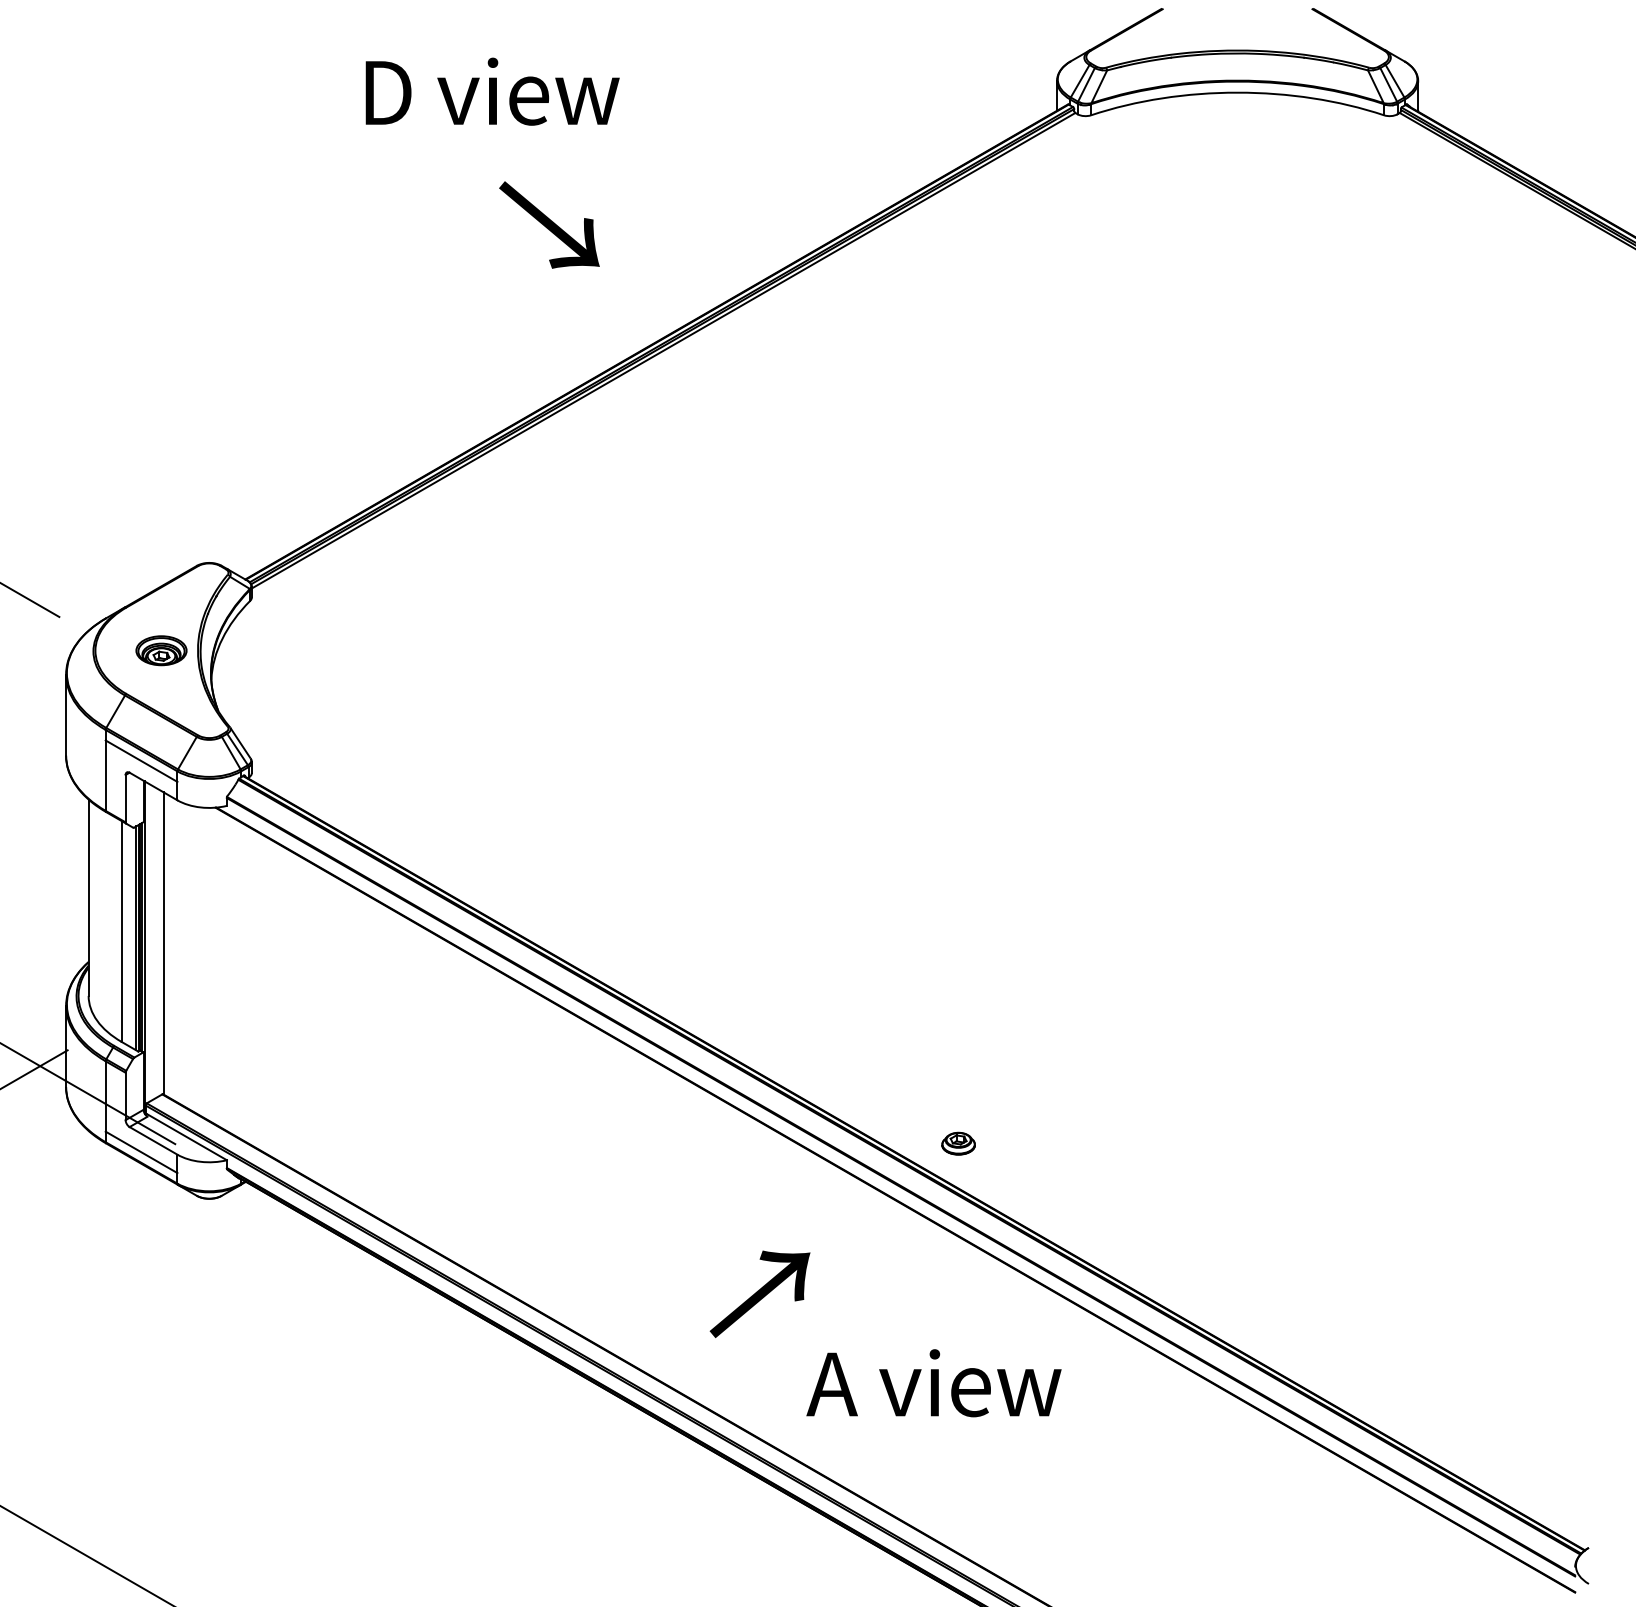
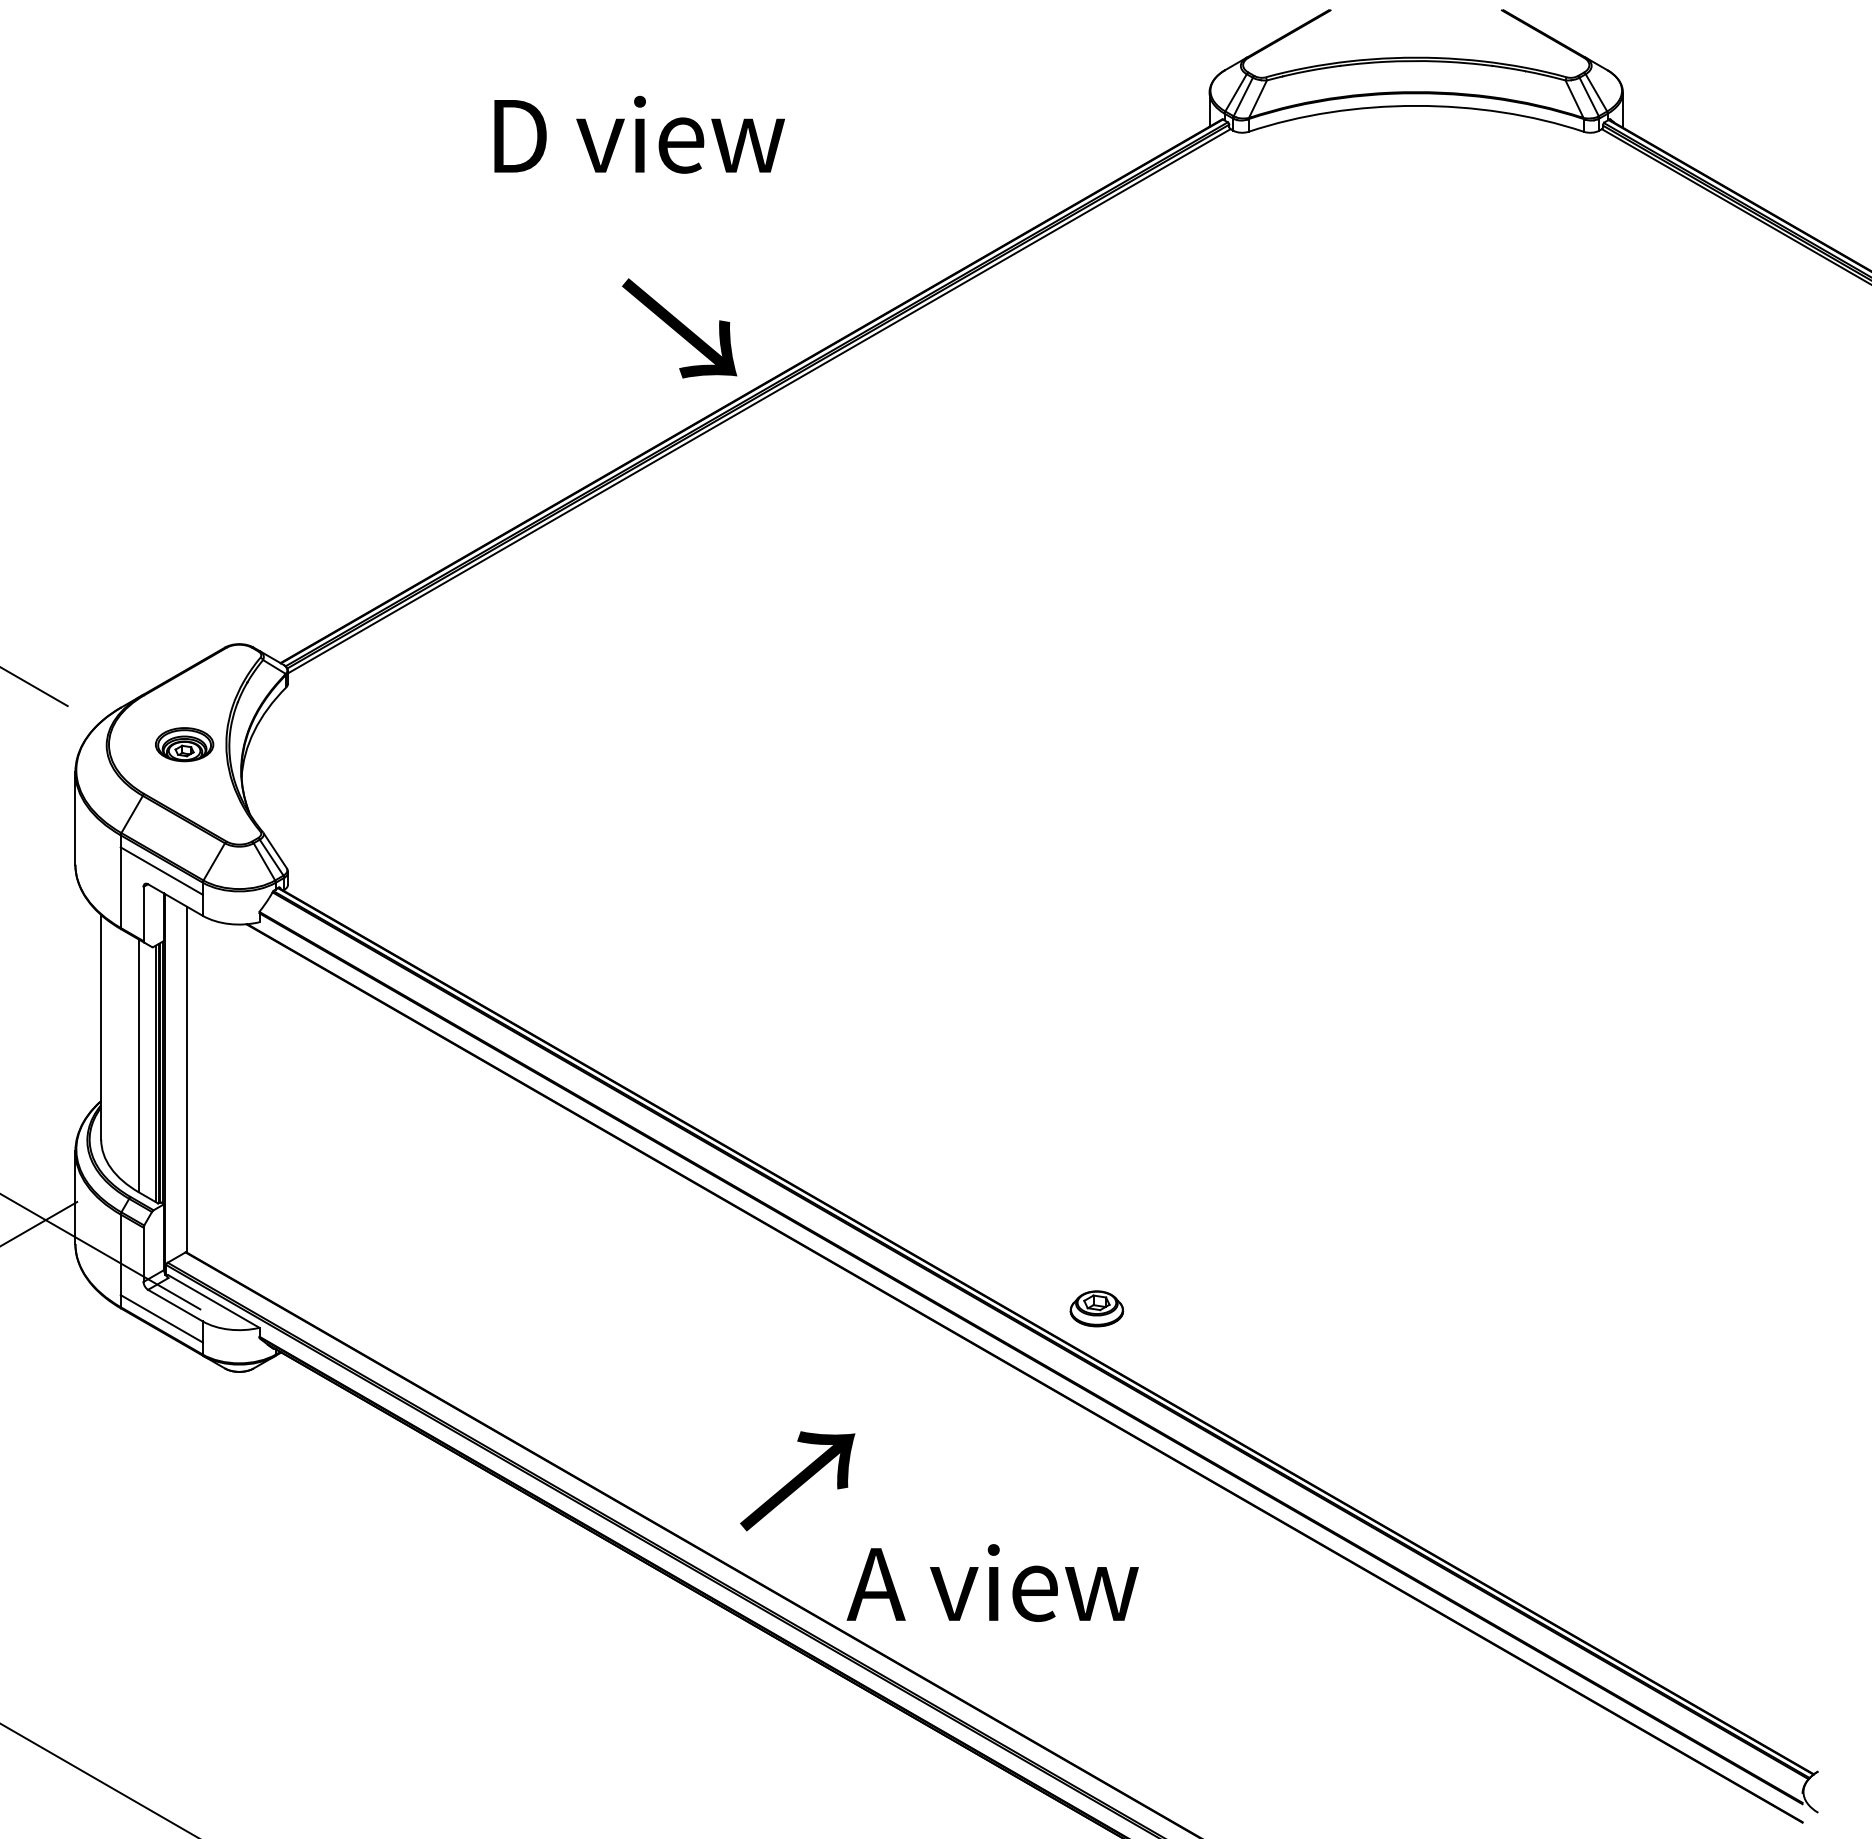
text: (492, 91) -> (639, 134), moved
text: (549, 225) -> (679, 328), moved
part: (958, 1143) -> (1096, 1308), size x1.4
text: (759, 1294) -> (797, 1481), moved
text: (933, 1382) -> (992, 1582), moved

